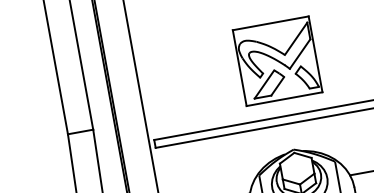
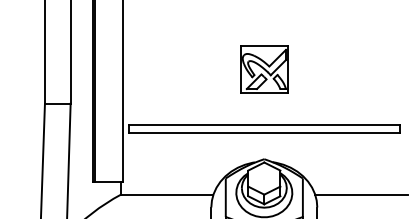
part: (277, 61) -> (264, 69), size x0.6

